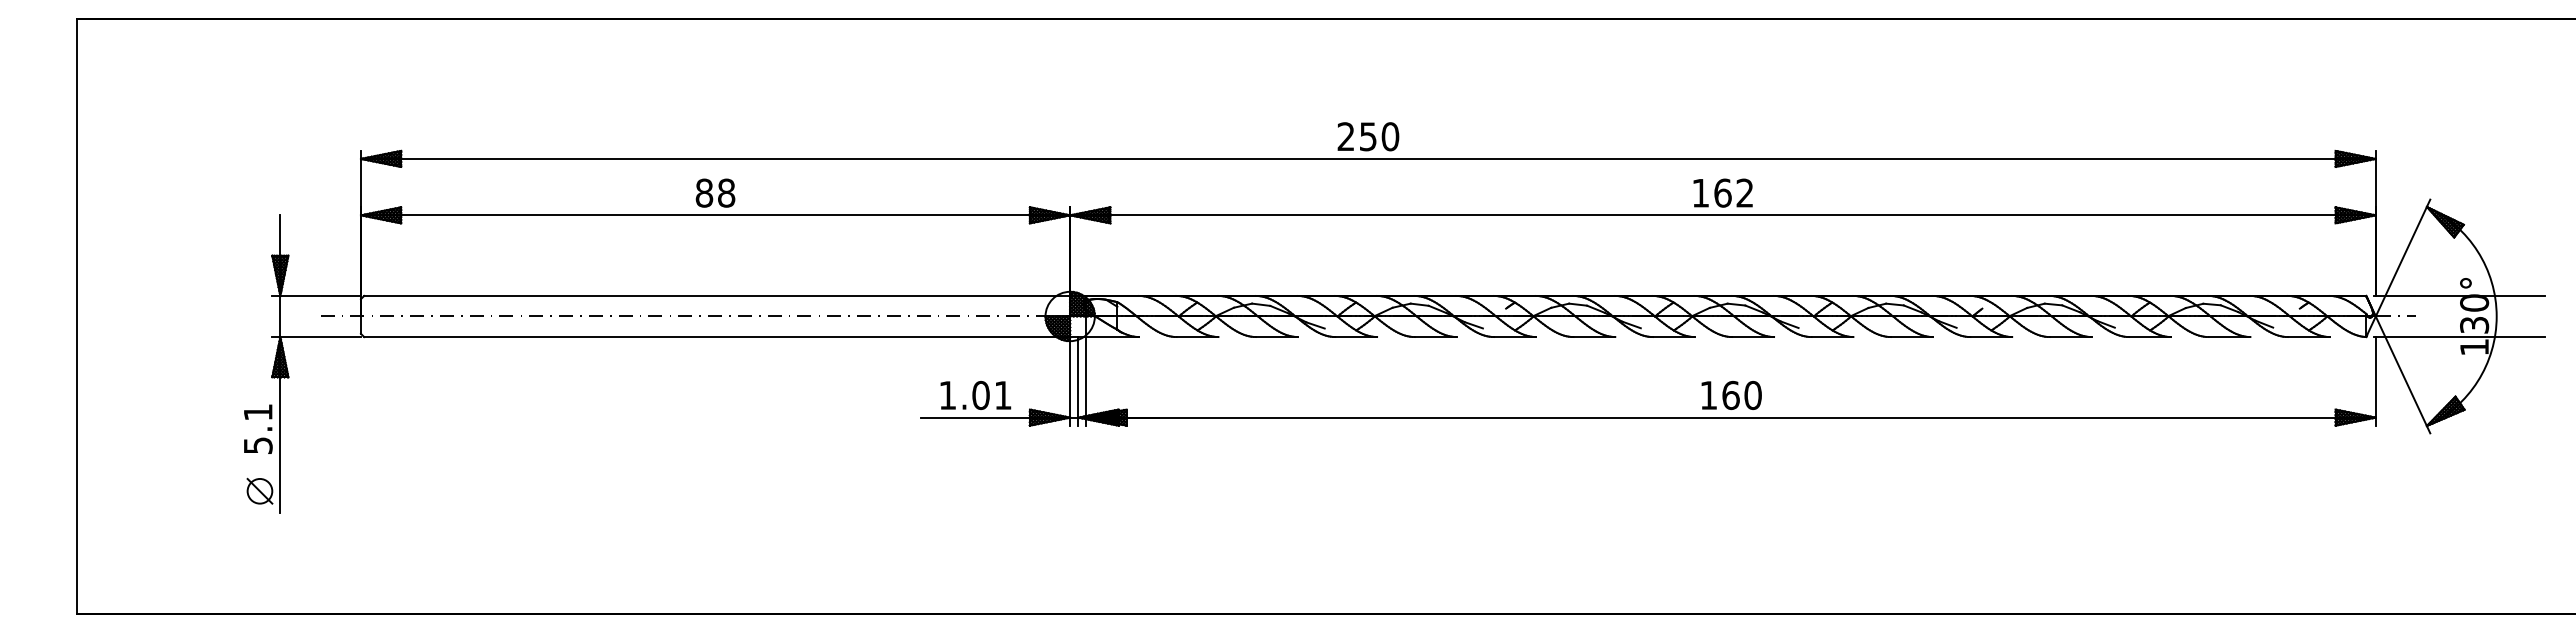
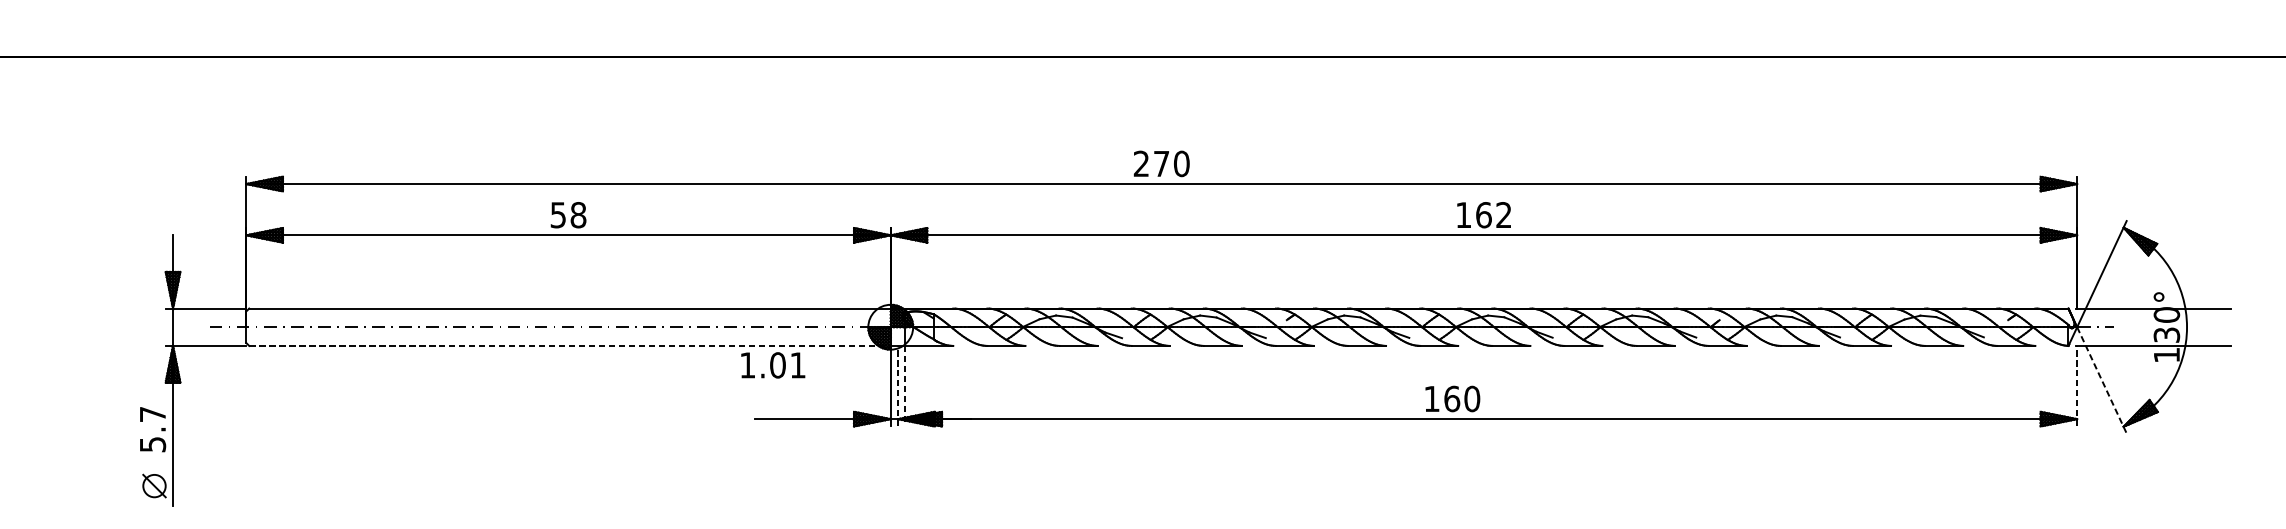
text: (1368, 136) -> (1161, 163), 250 -> 270
text: (704, 192) -> (558, 214), 88 -> 58
line: (717, 337) -> (570, 346), solid -> dashed
line: (2403, 375) -> (2102, 380), solid -> dashed
line: (1078, 380) -> (898, 385), solid -> dashed
line: (2375, 380) -> (2076, 385), solid -> dashed
line: (1086, 381) -> (905, 386), solid -> dashed
text: (975, 395) -> (772, 365), moved
text: (1731, 395) -> (1452, 399), moved
text: (258, 412) -> (153, 414), 5.1 -> 5.7

